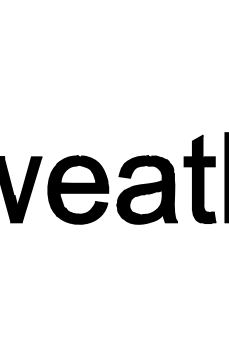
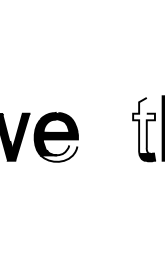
fill: (199, 174) -> (143, 126), removed
part: (146, 189) -> (105, 137), removed
fill: (81, 212) -> (58, 153), removed

